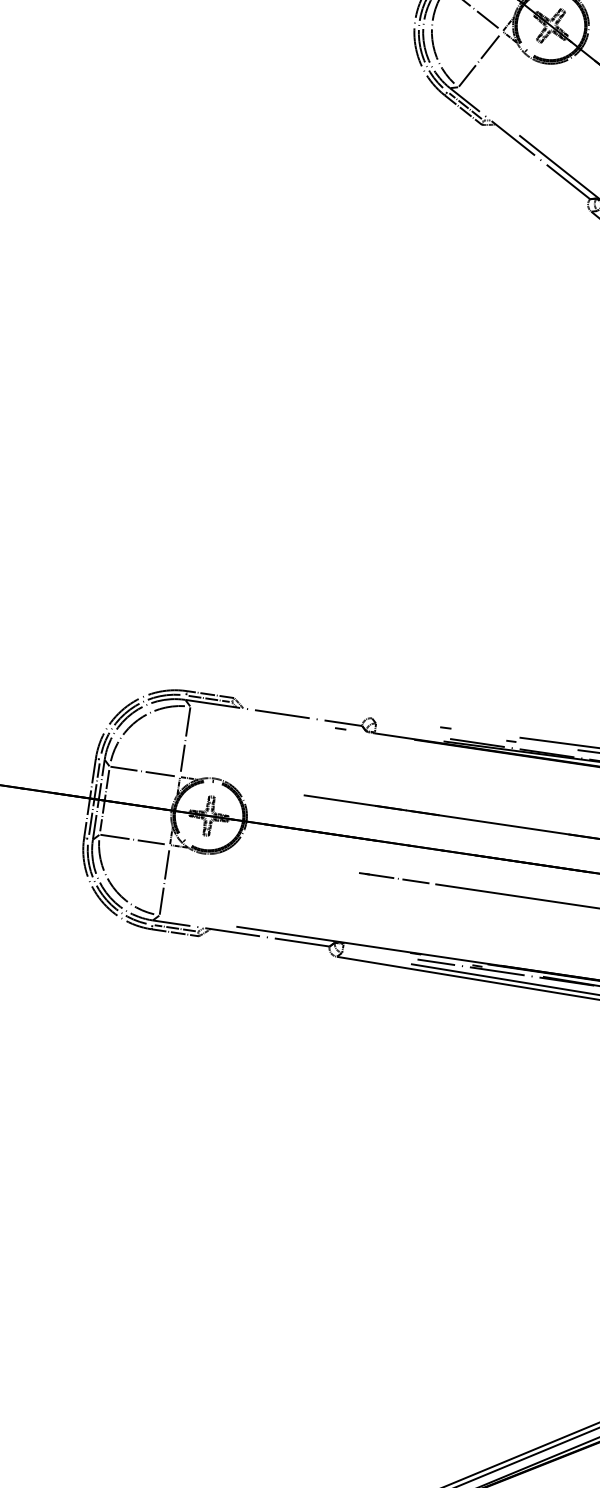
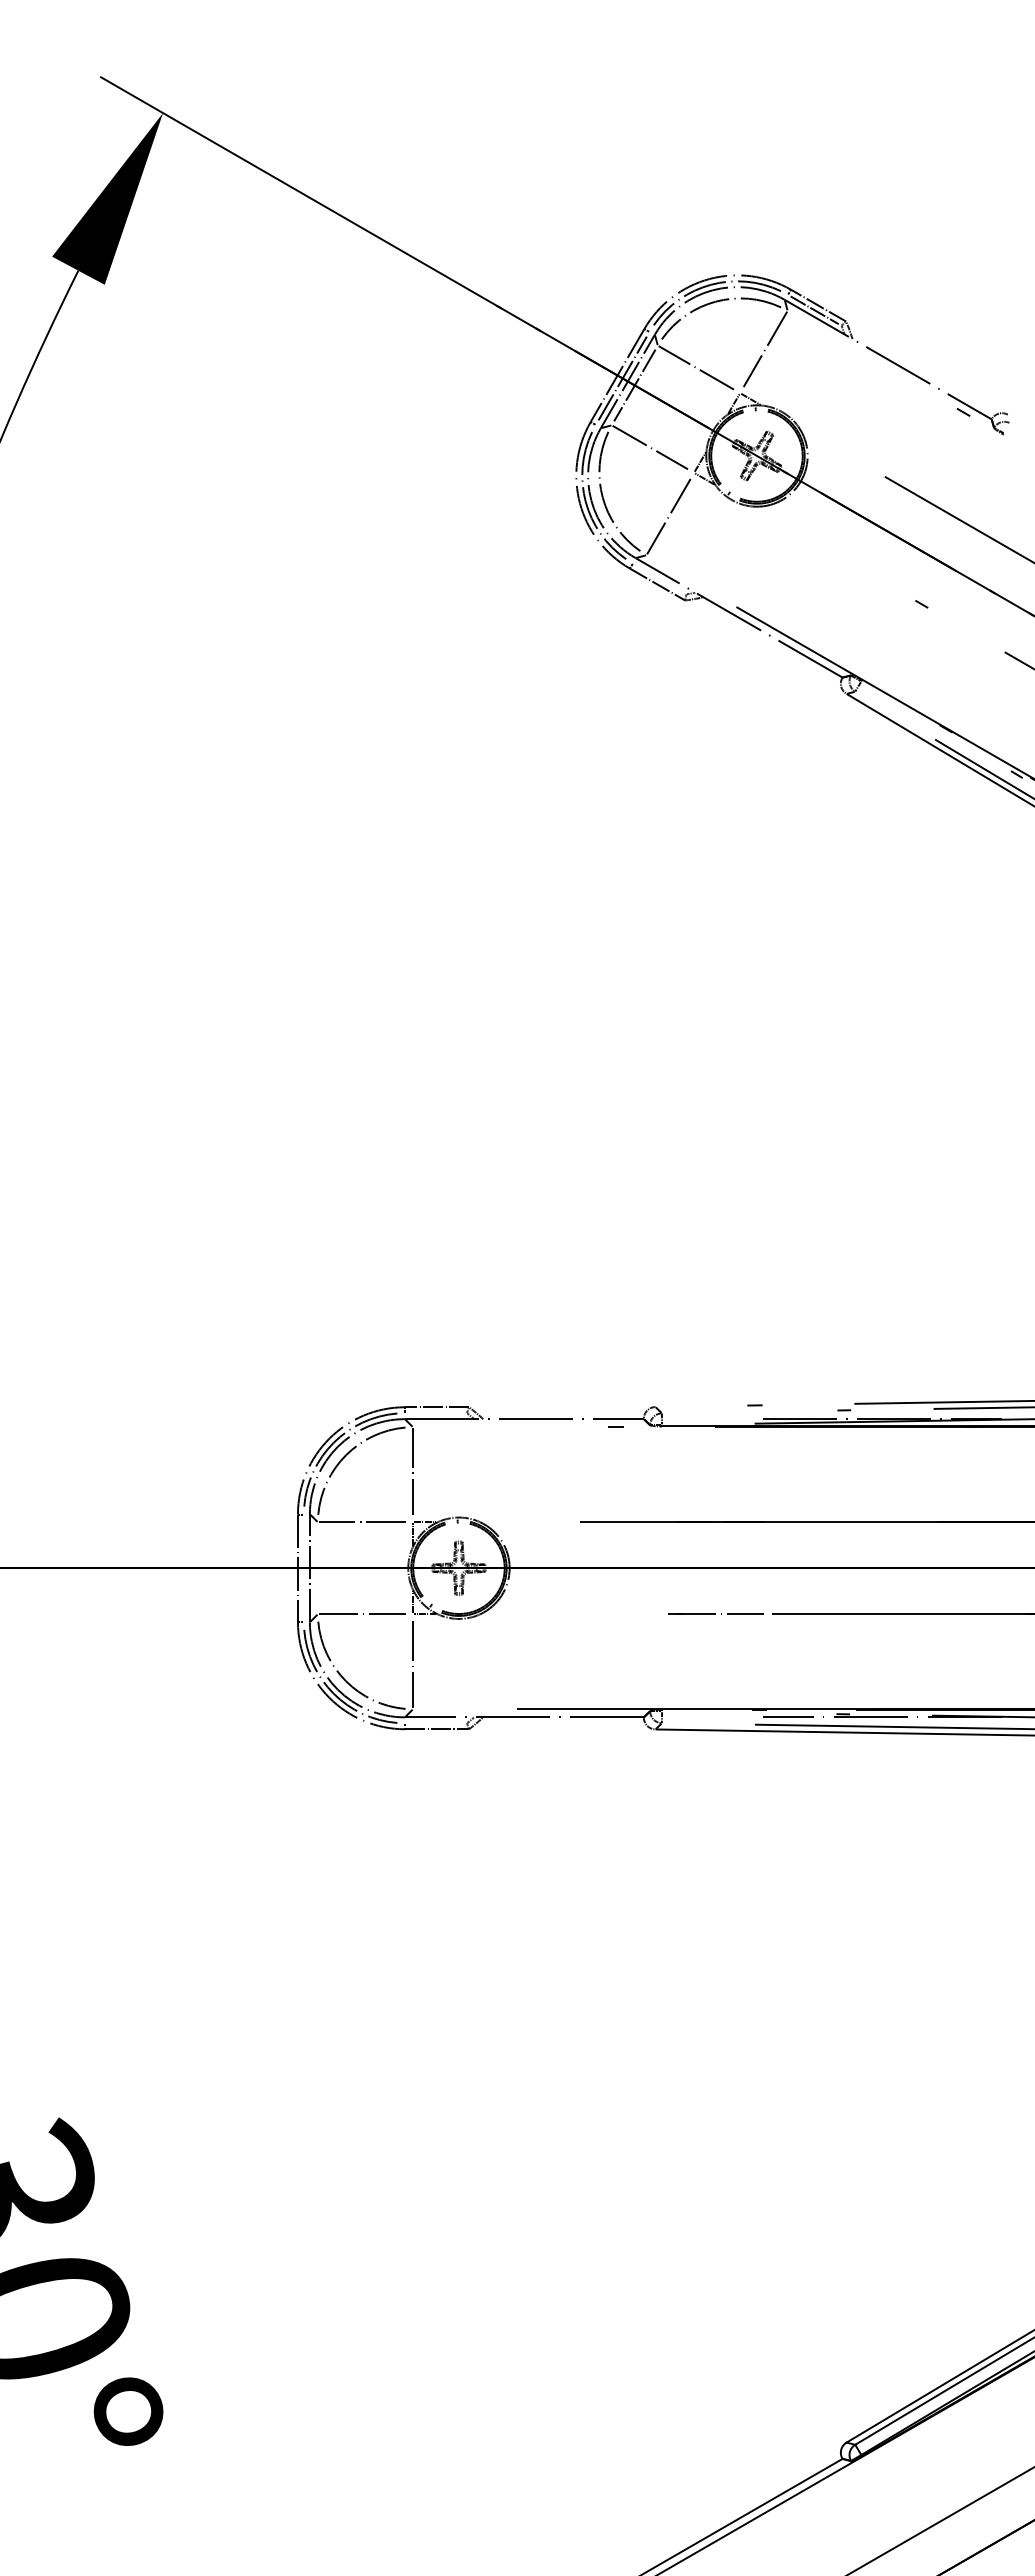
line: (465, 105) -> (659, 578), removed
line: (208, 699) -> (435, 1413), removed
line: (94, 798) -> (303, 1567), removed
line: (104, 800) -> (317, 1567), removed
line: (174, 928) -> (435, 1723), removed

